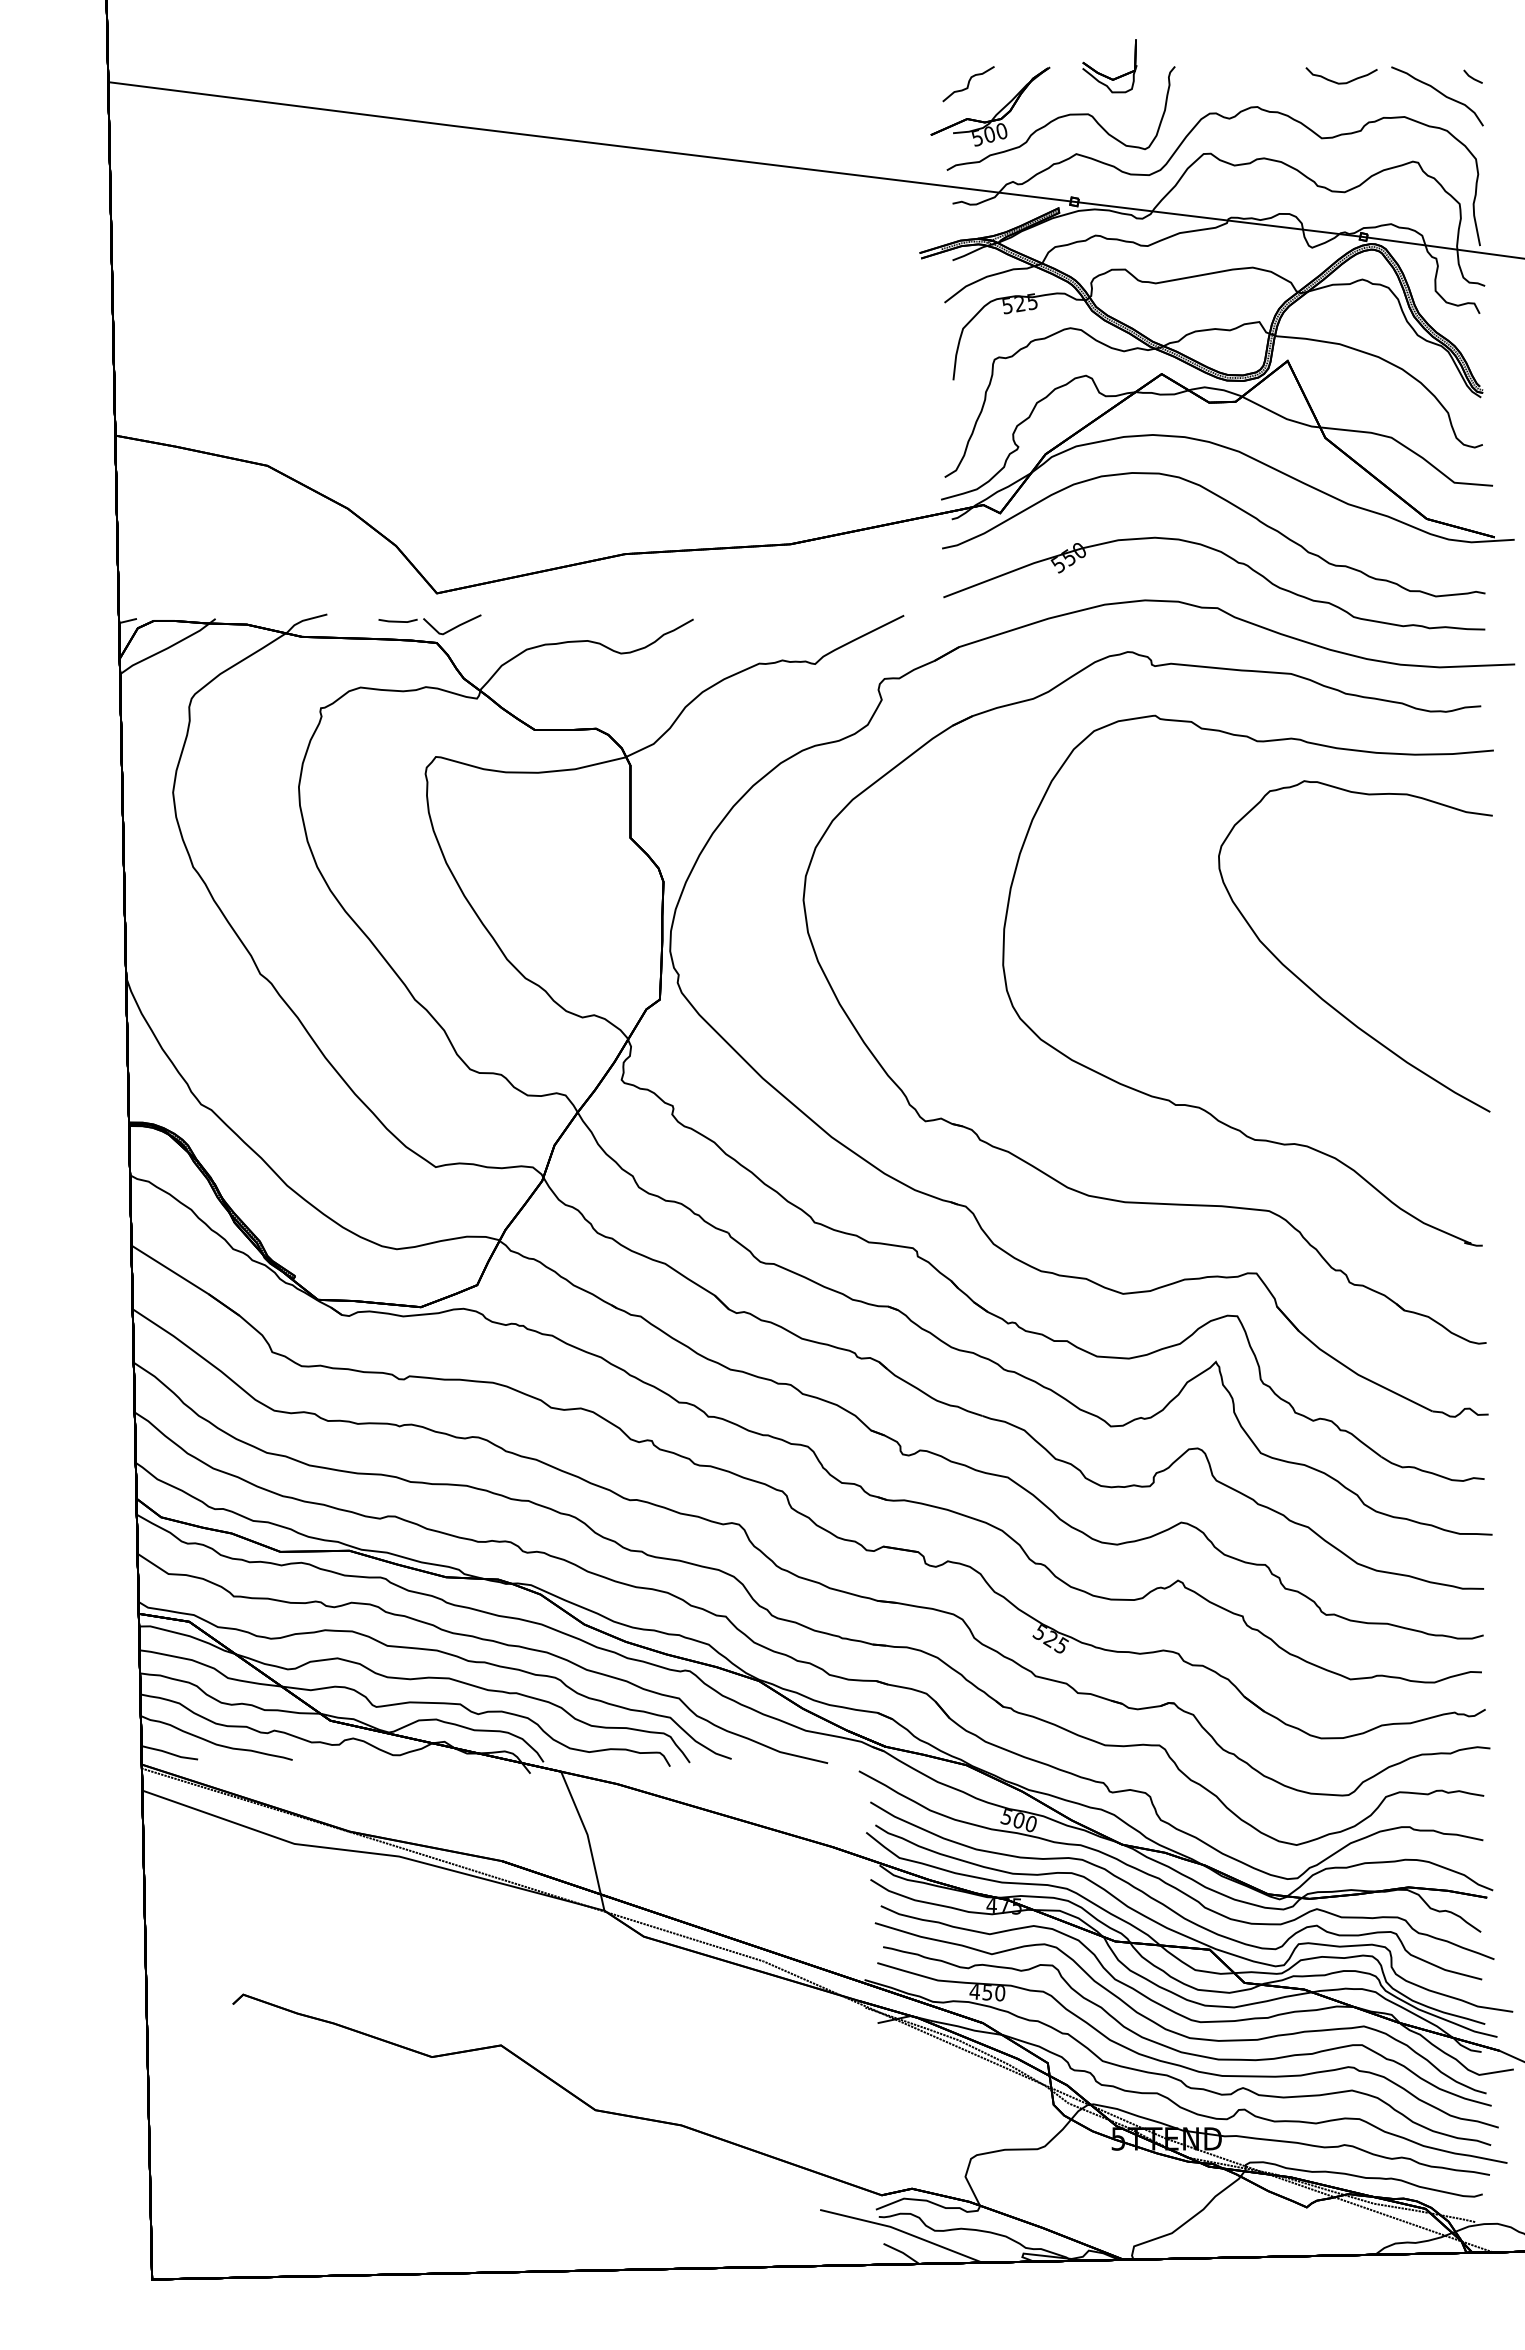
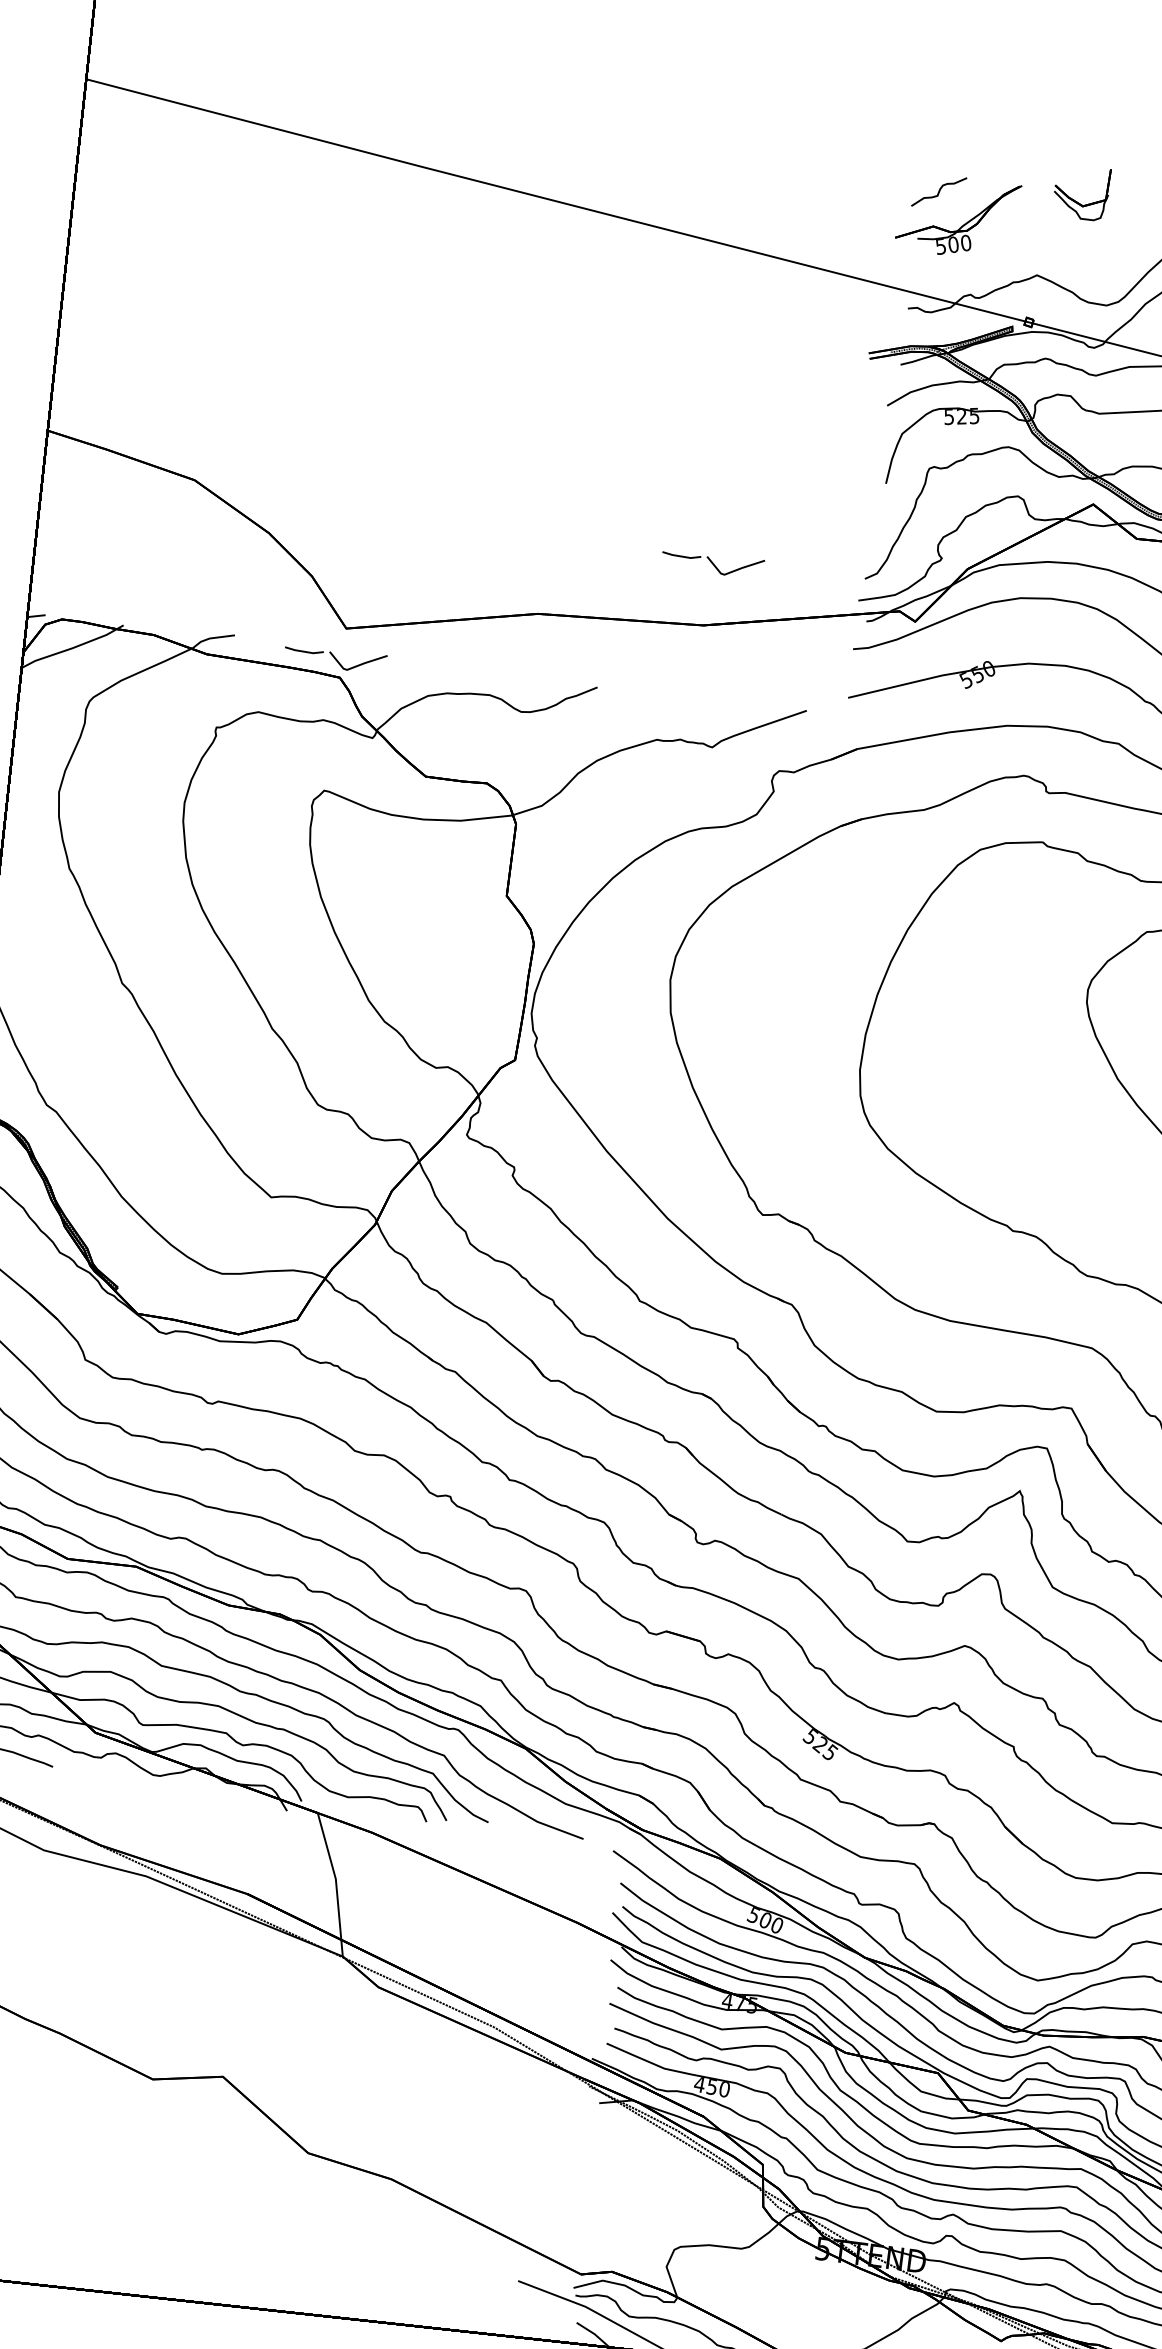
curve: (1060, 118) -> (1025, 237), removed
part: (791, 481) -> (712, 563), added

